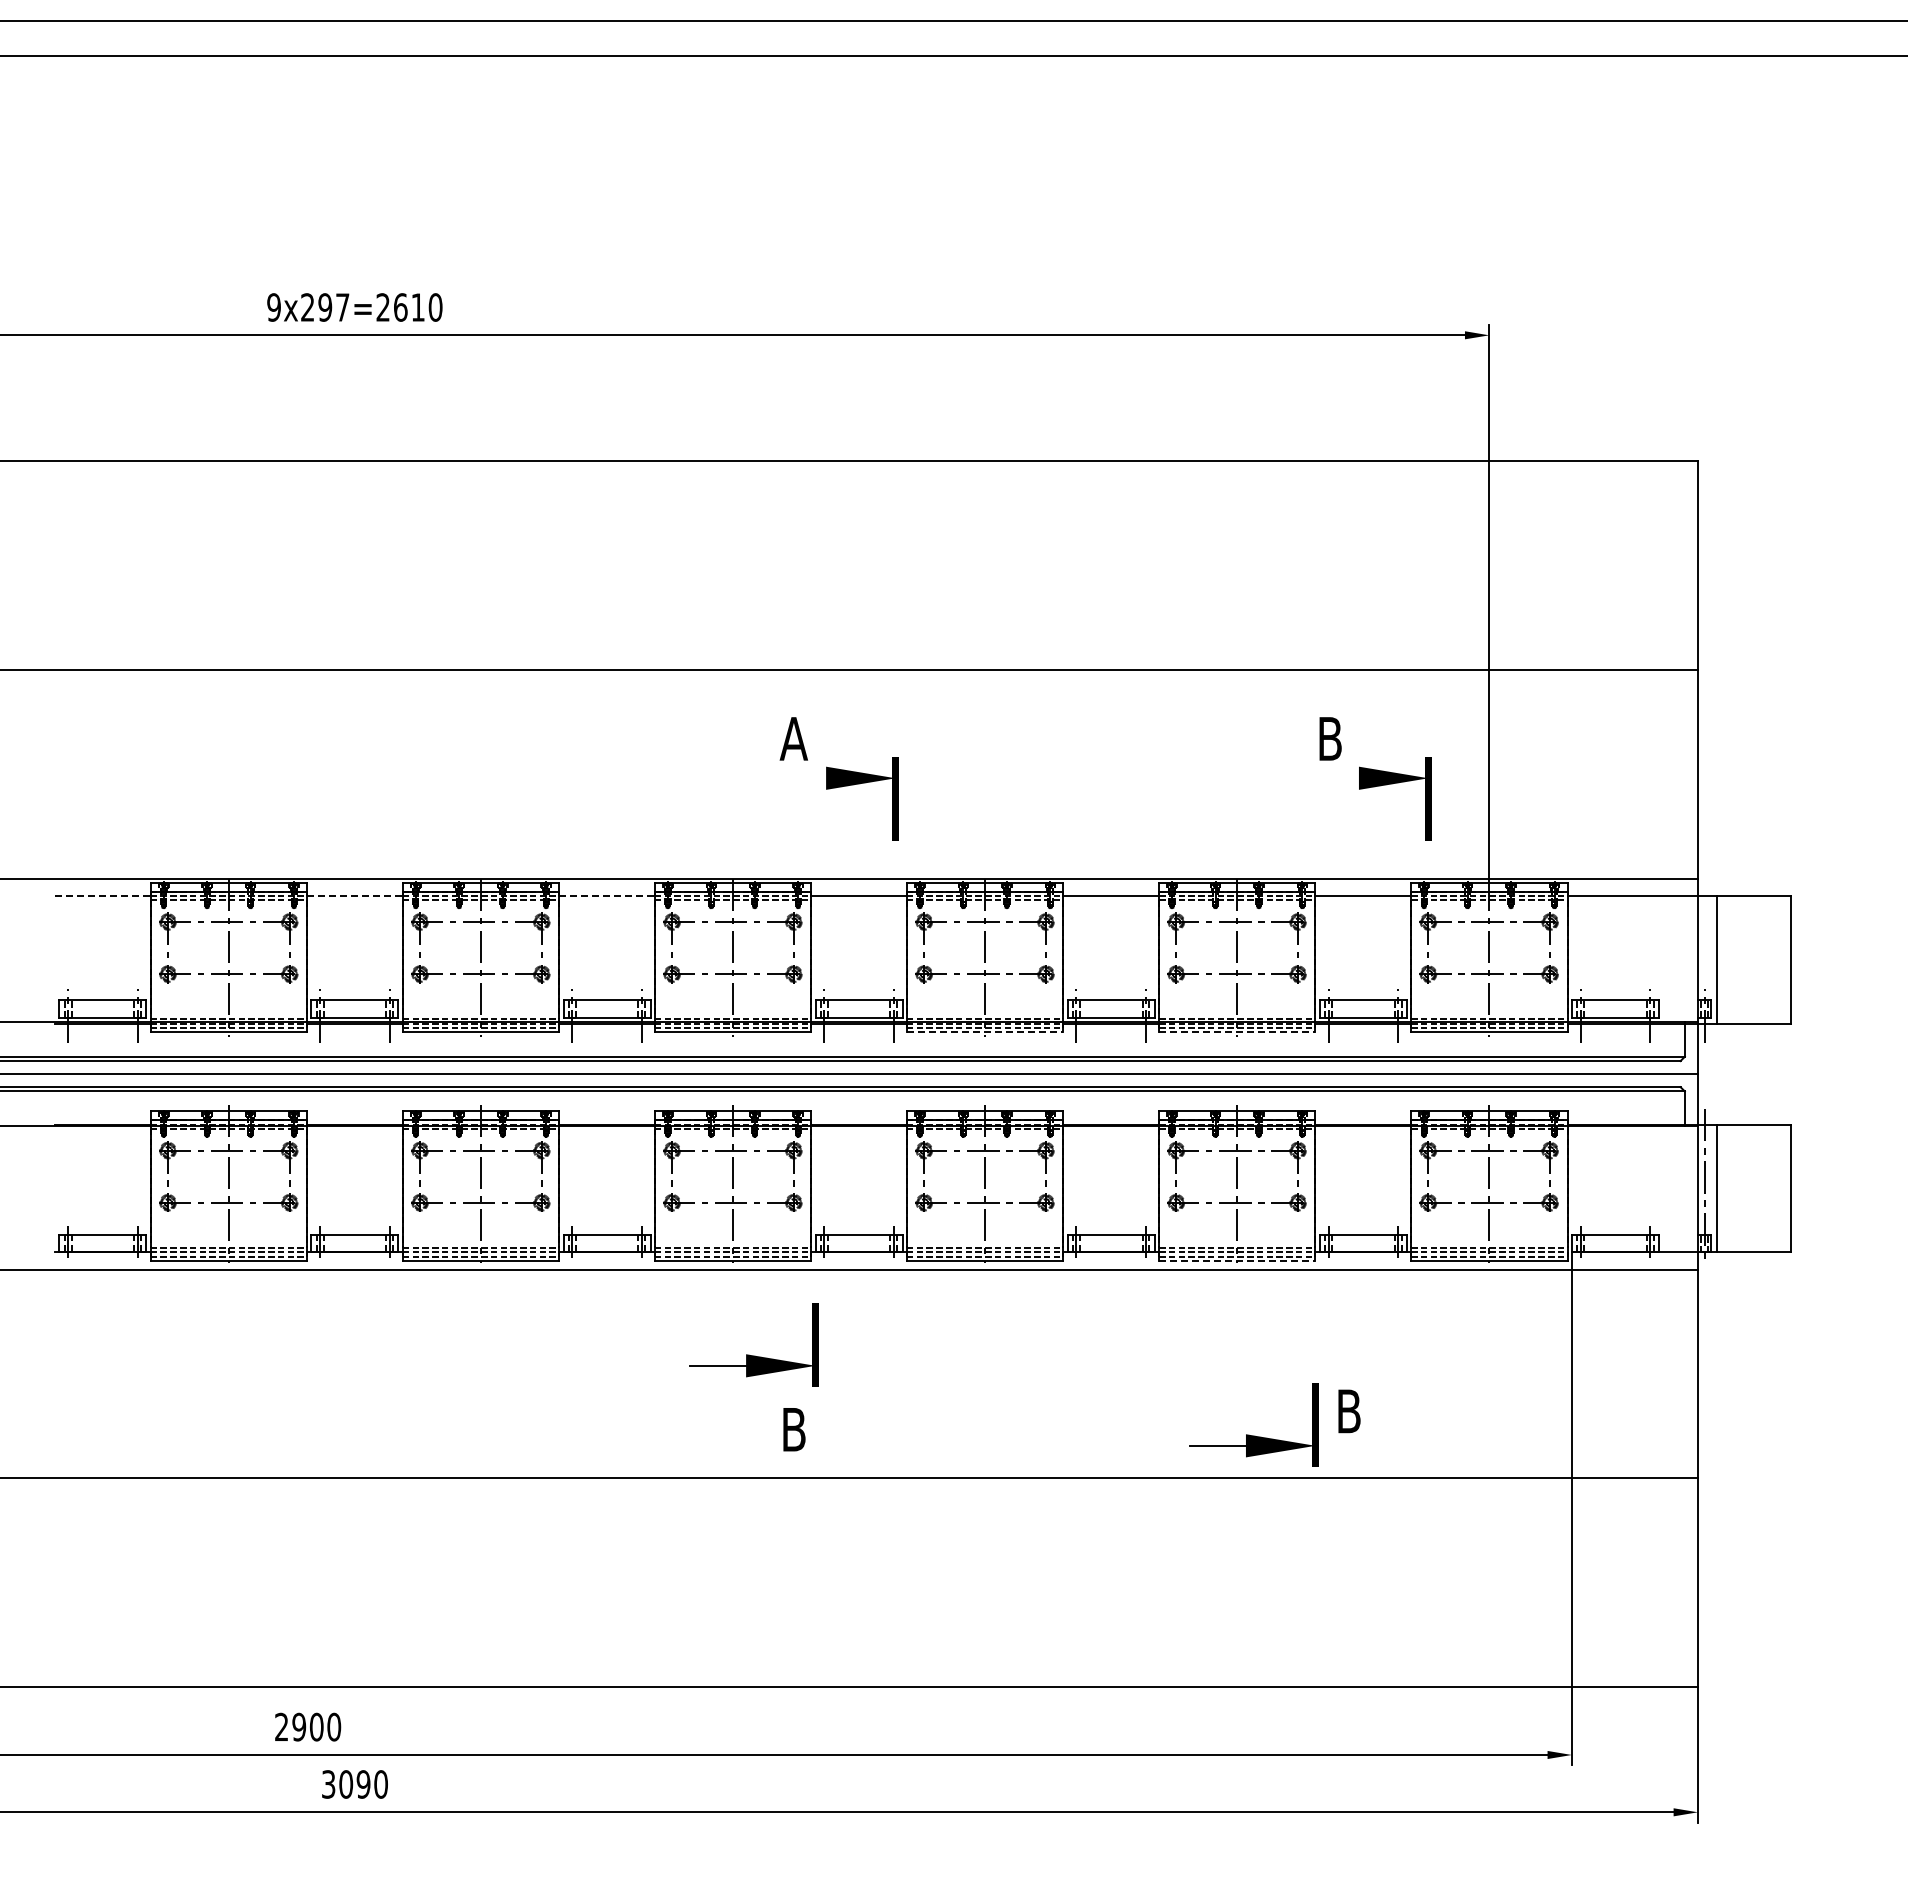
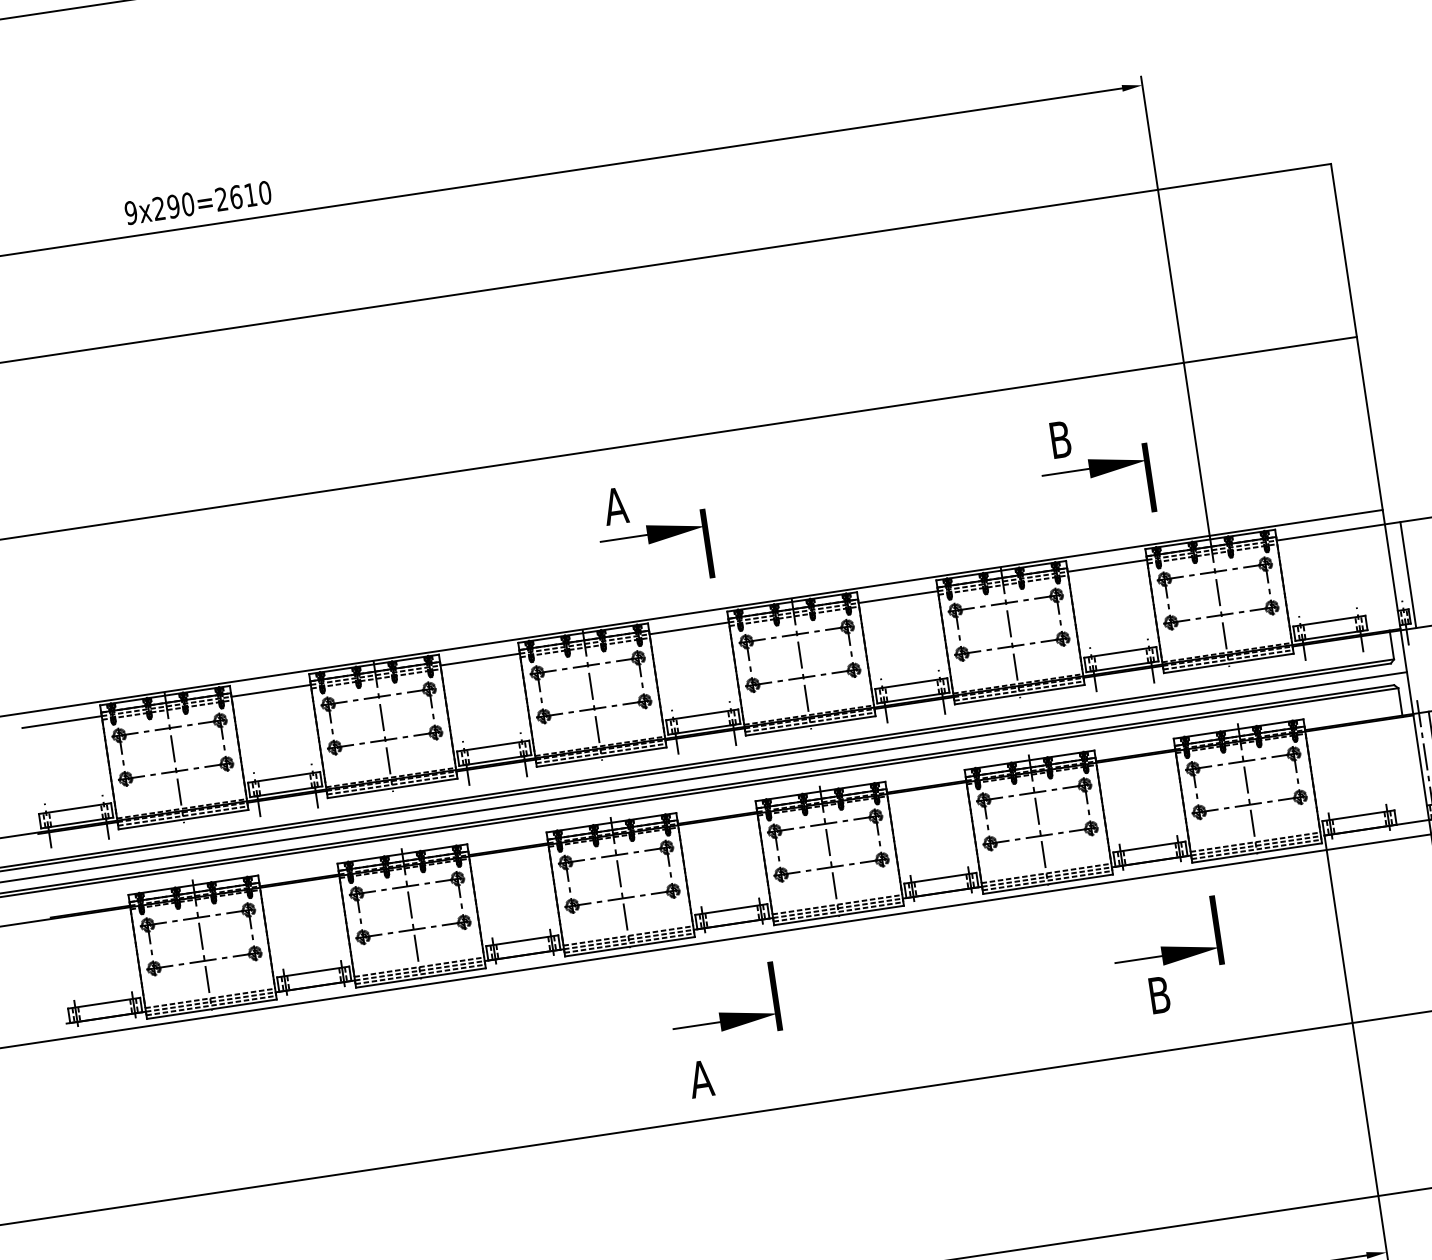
text: (342, 307) -> (187, 204), 9x297=2610 -> 9x290=2610
line: (797, 778) -> (623, 538), added
line: (1330, 778) -> (1065, 472), added
line: (102, 895) -> (61, 721), dashed -> solid
line: (354, 895) -> (270, 690), dashed -> solid
line: (607, 895) -> (480, 659), dashed -> solid
line: (985, 1032) -> (811, 725), dashed -> solid
line: (1237, 1032) -> (1019, 694), dashed -> solid
line: (1237, 1261) -> (1048, 884), dashed -> solid
part: (749, 1354) -> (721, 1012), moved
text: (793, 1429) -> (700, 1078), B -> A
part: (1249, 1434) -> (1163, 946), moved

